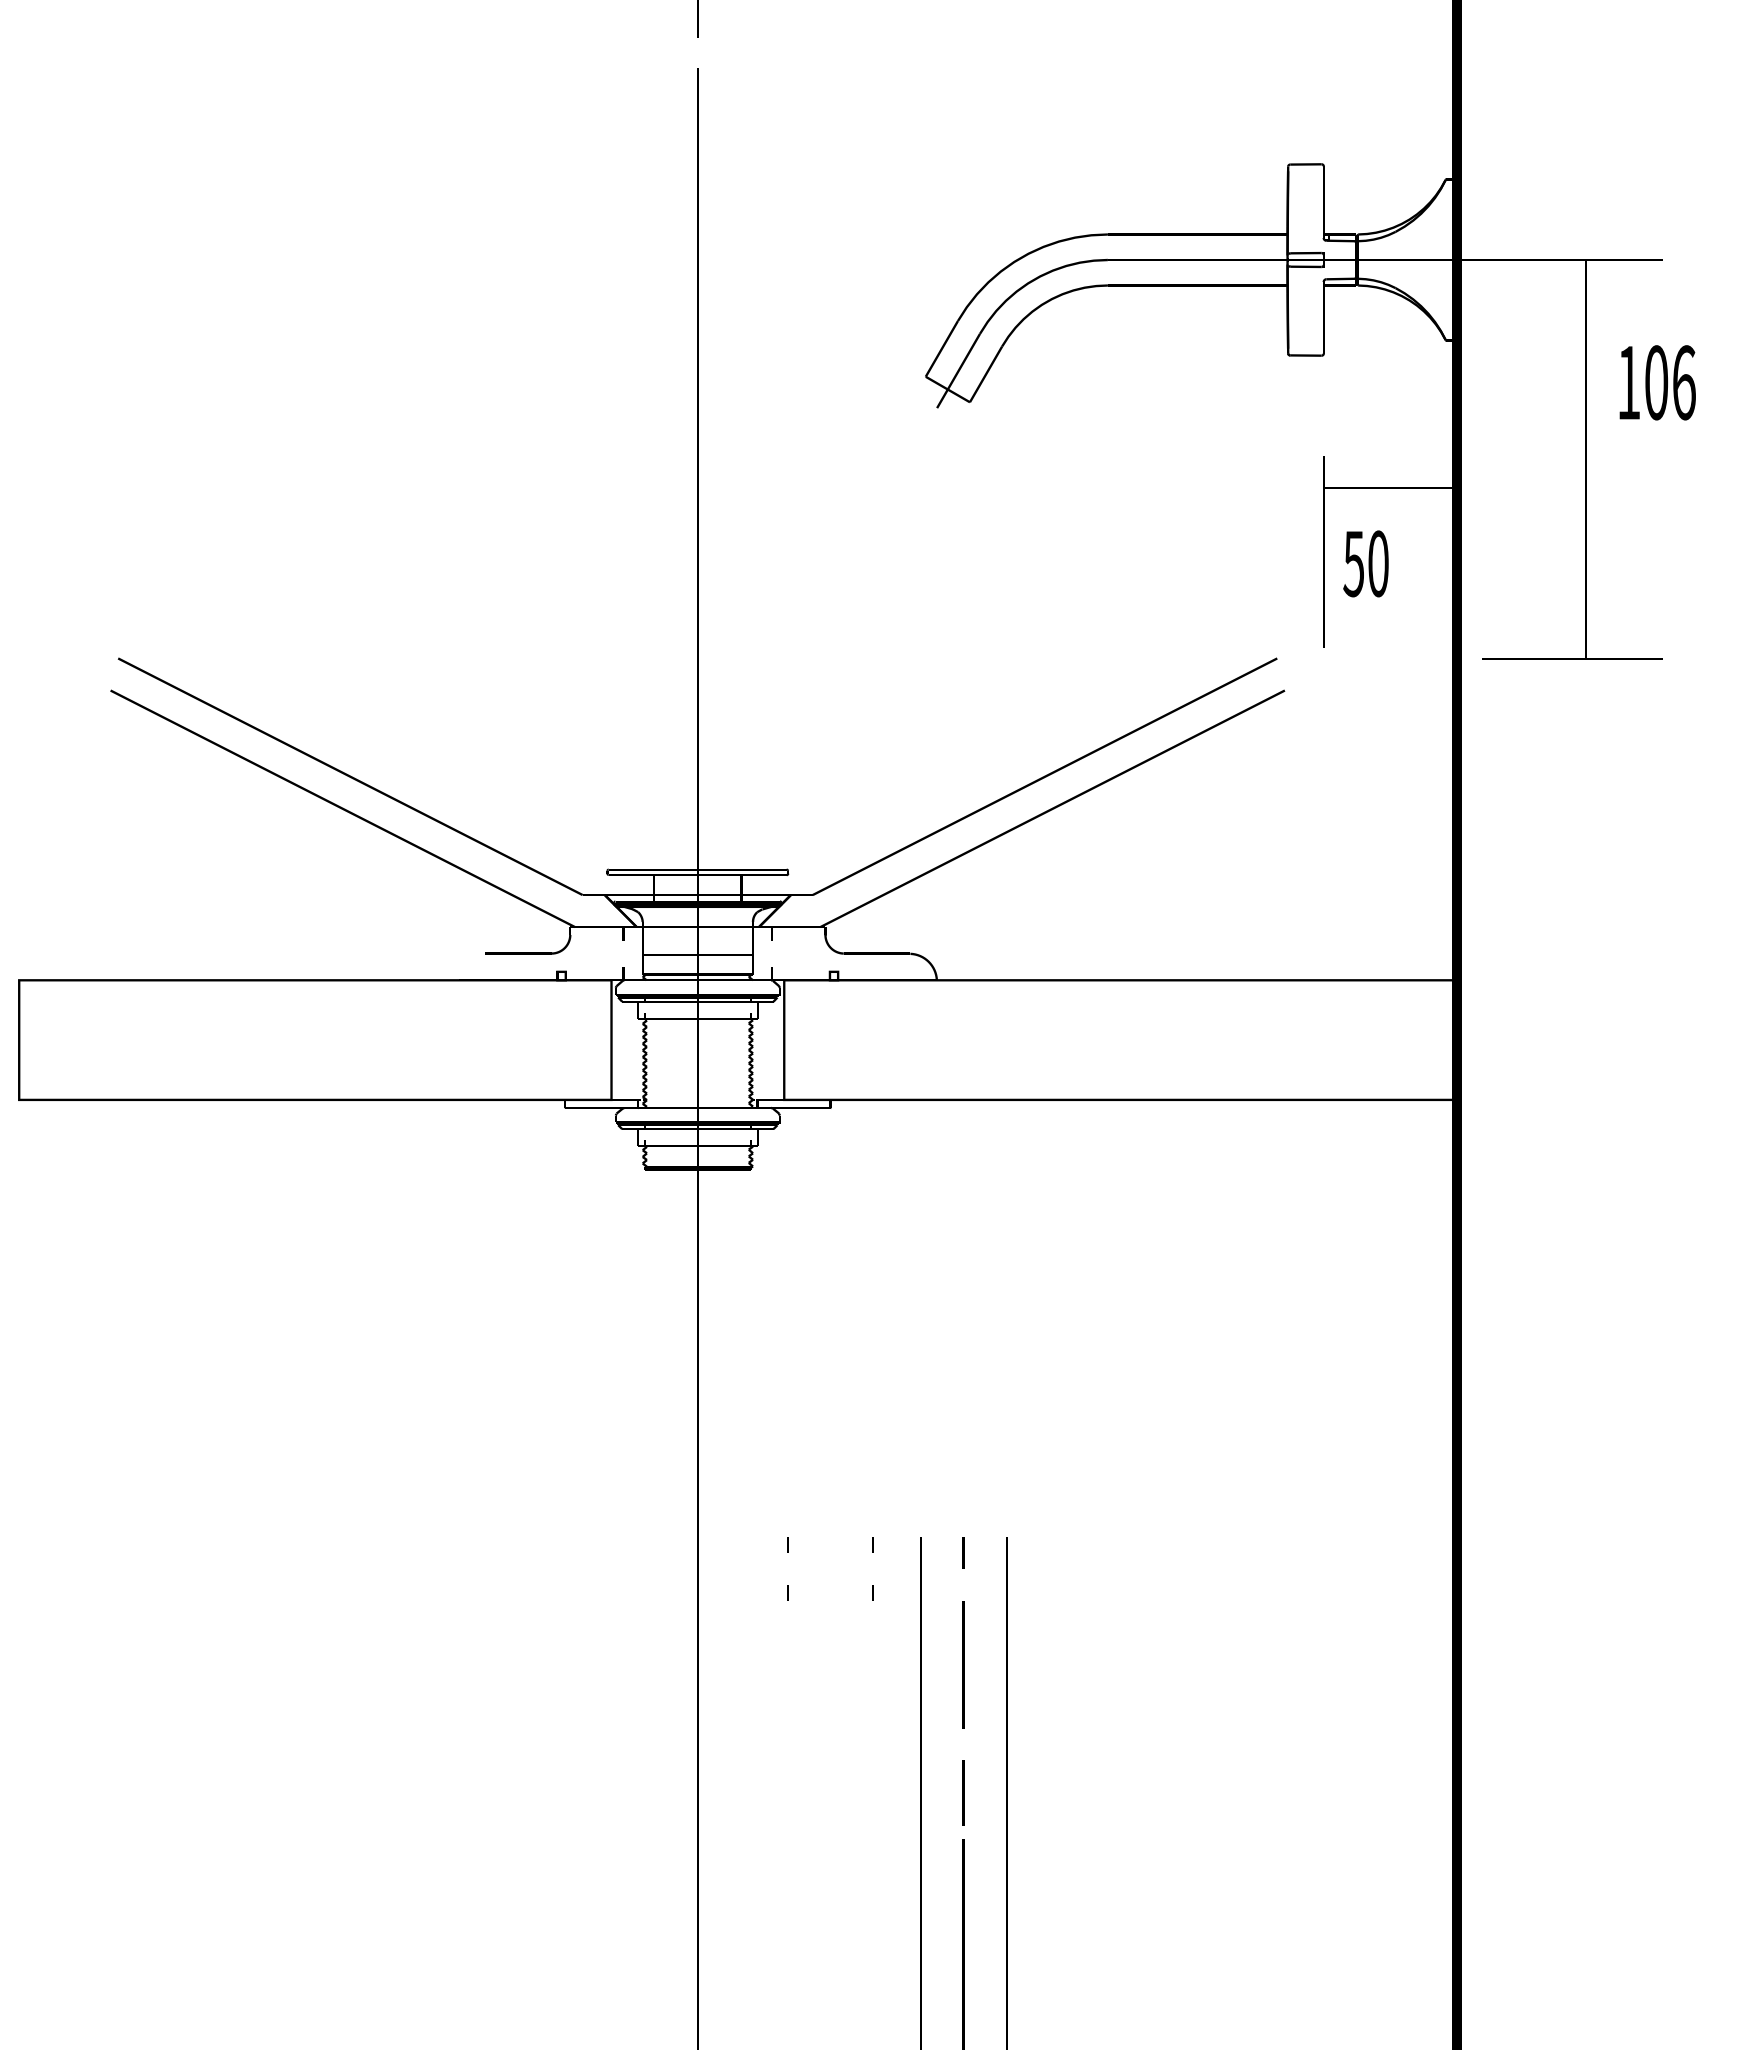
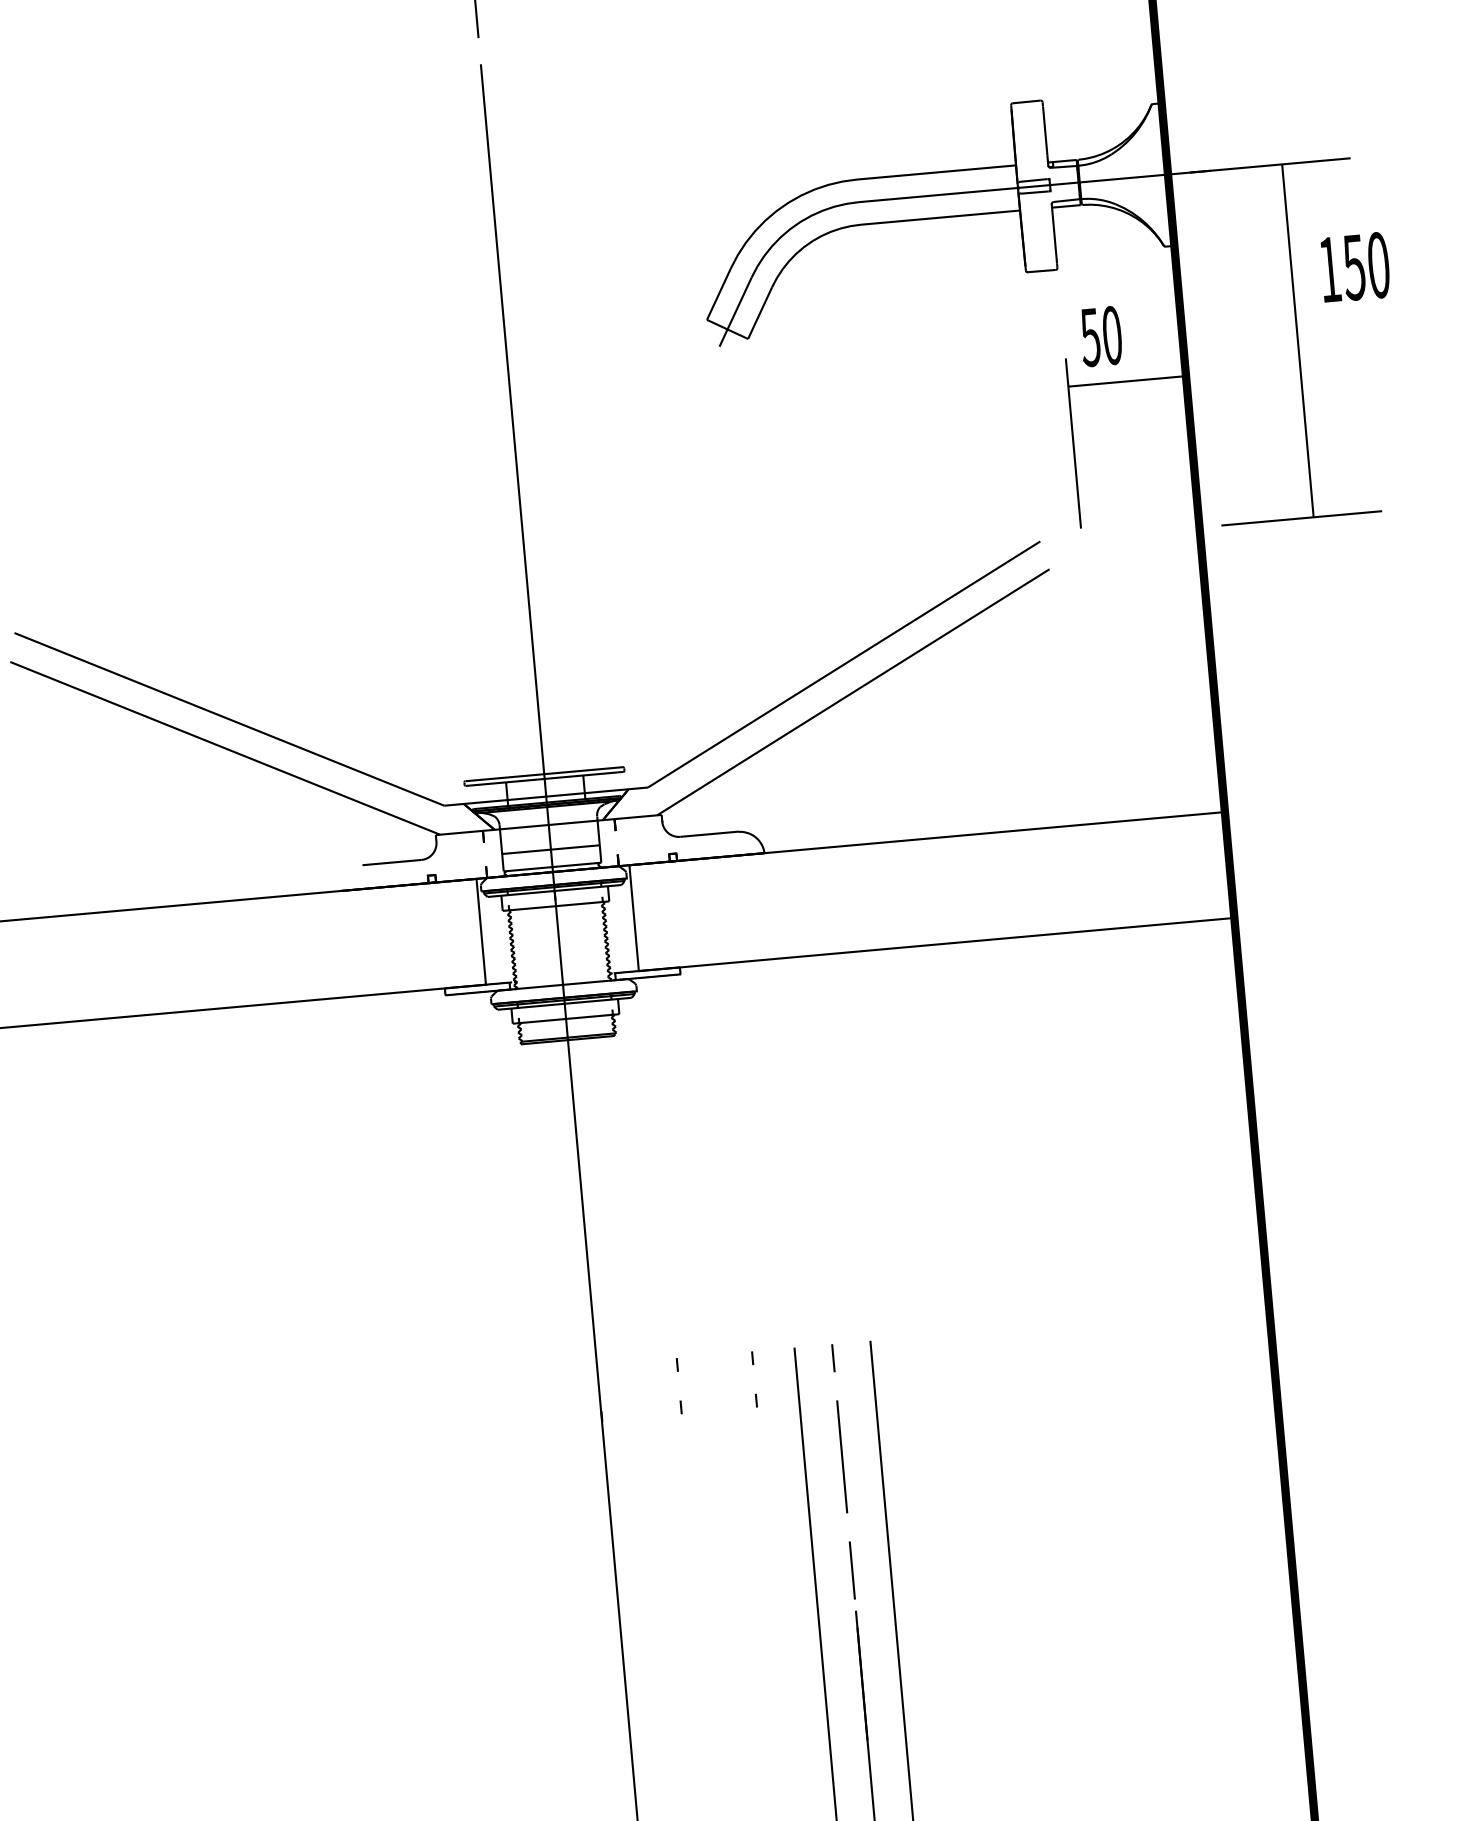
text: (1669, 382) -> (1365, 266), 106 -> 150
text: (1365, 563) -> (1100, 336), moved

